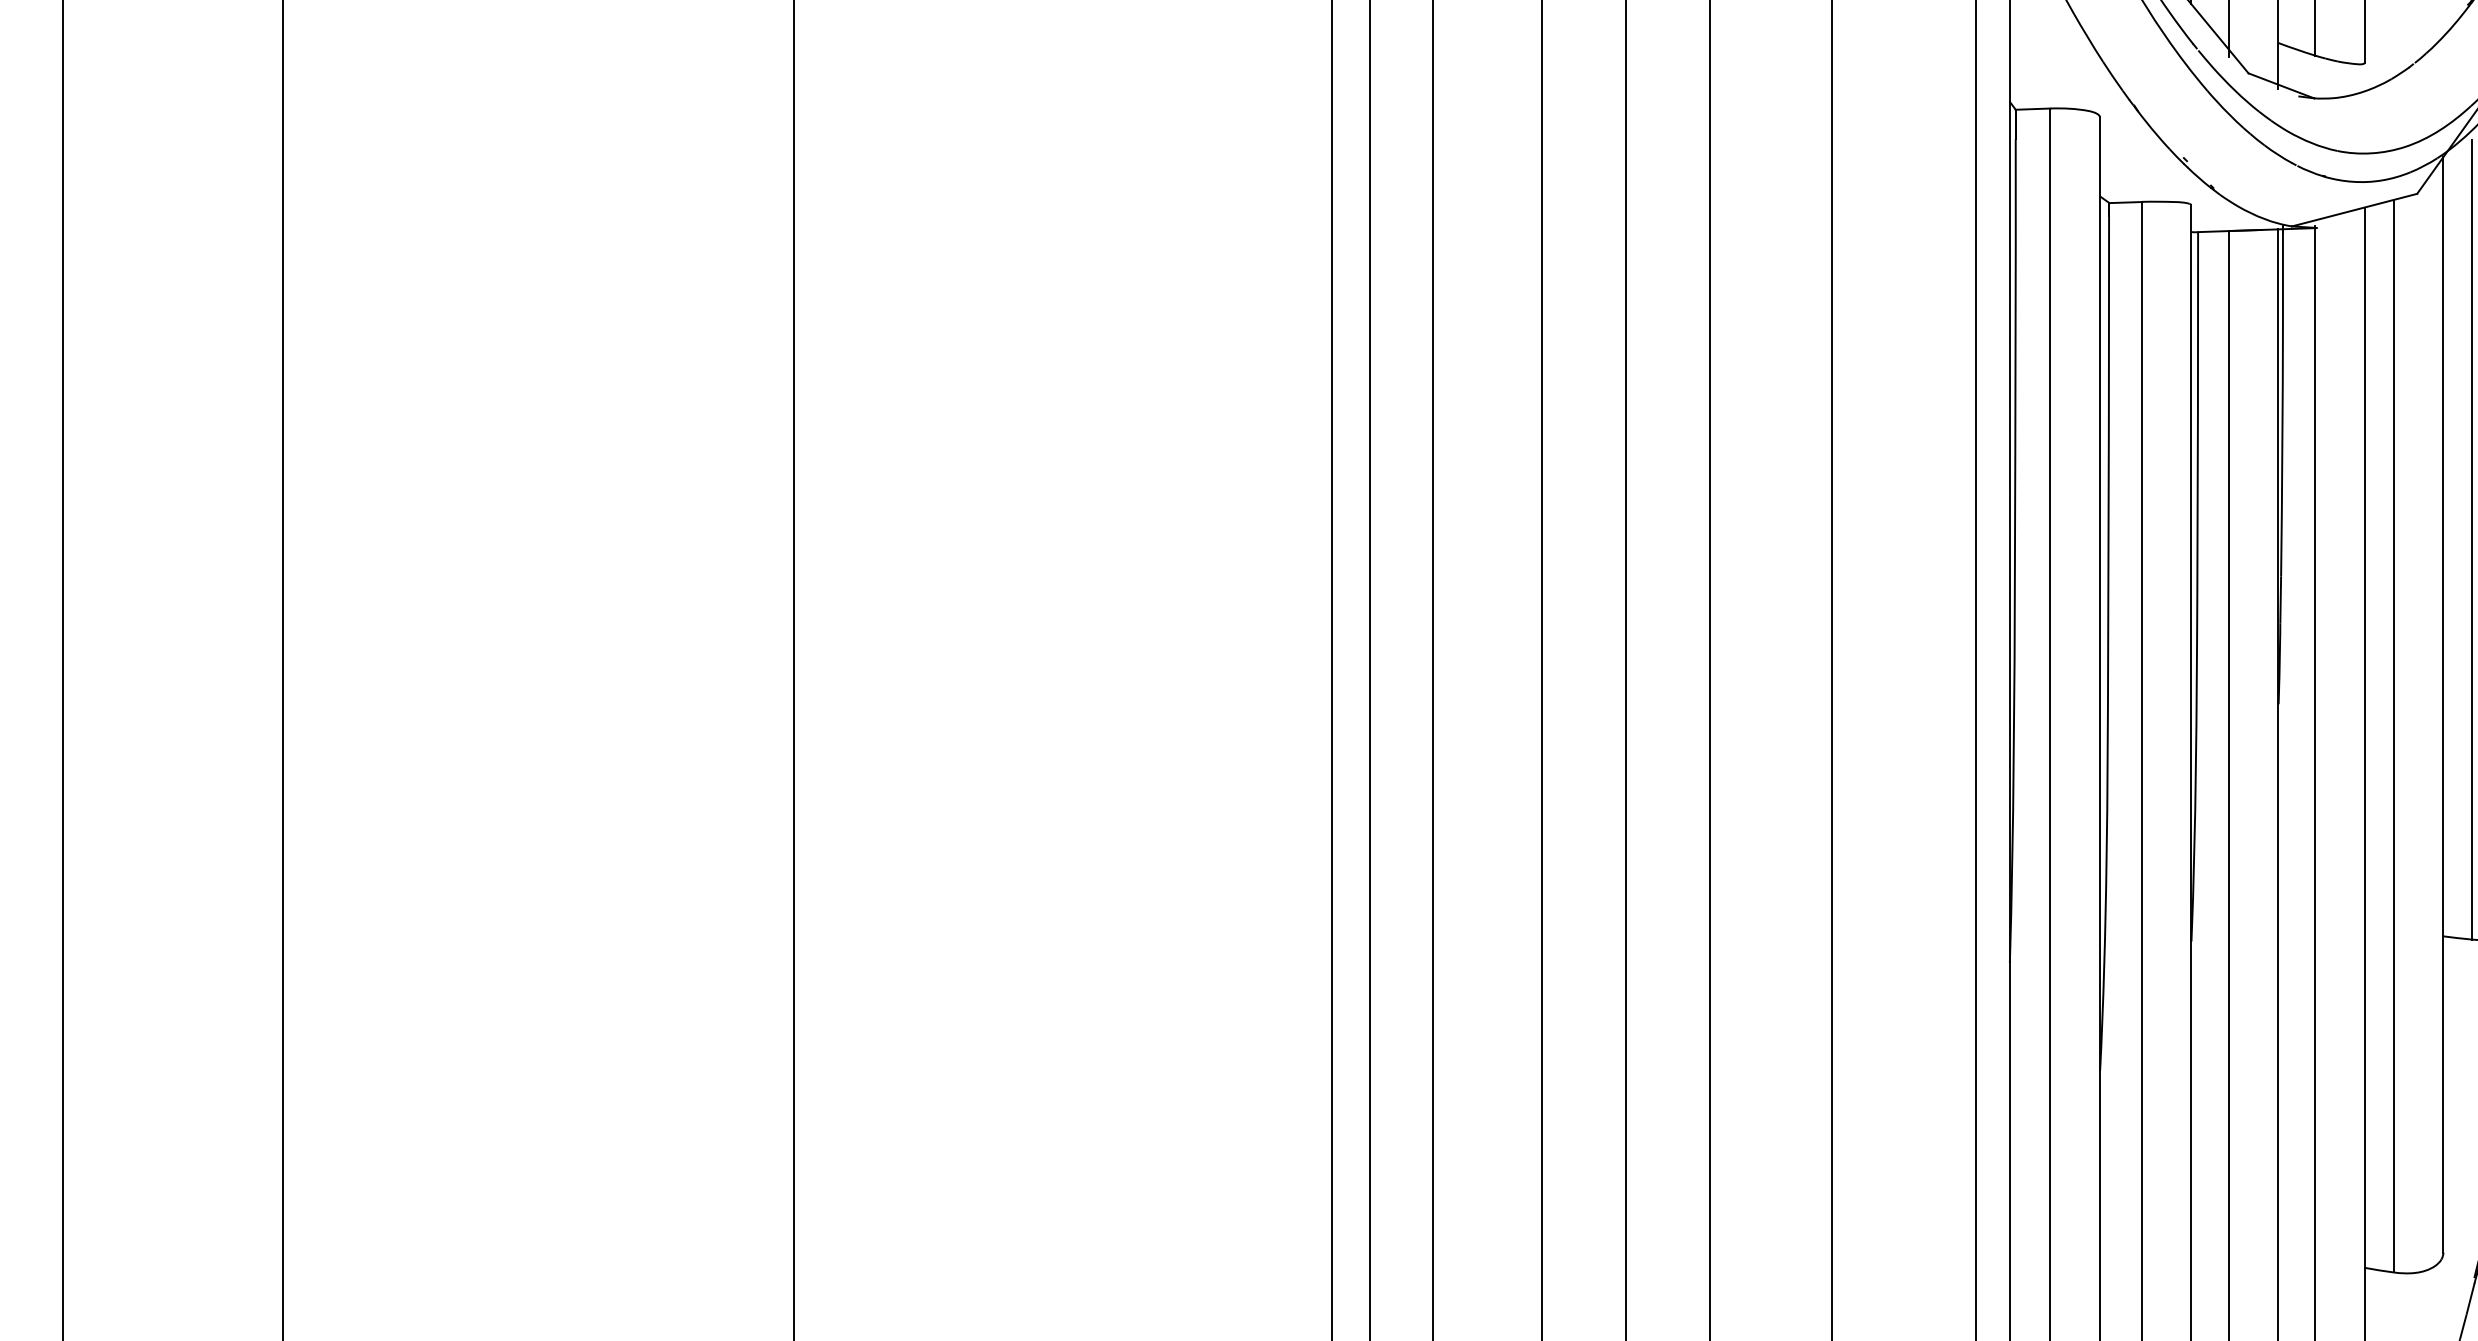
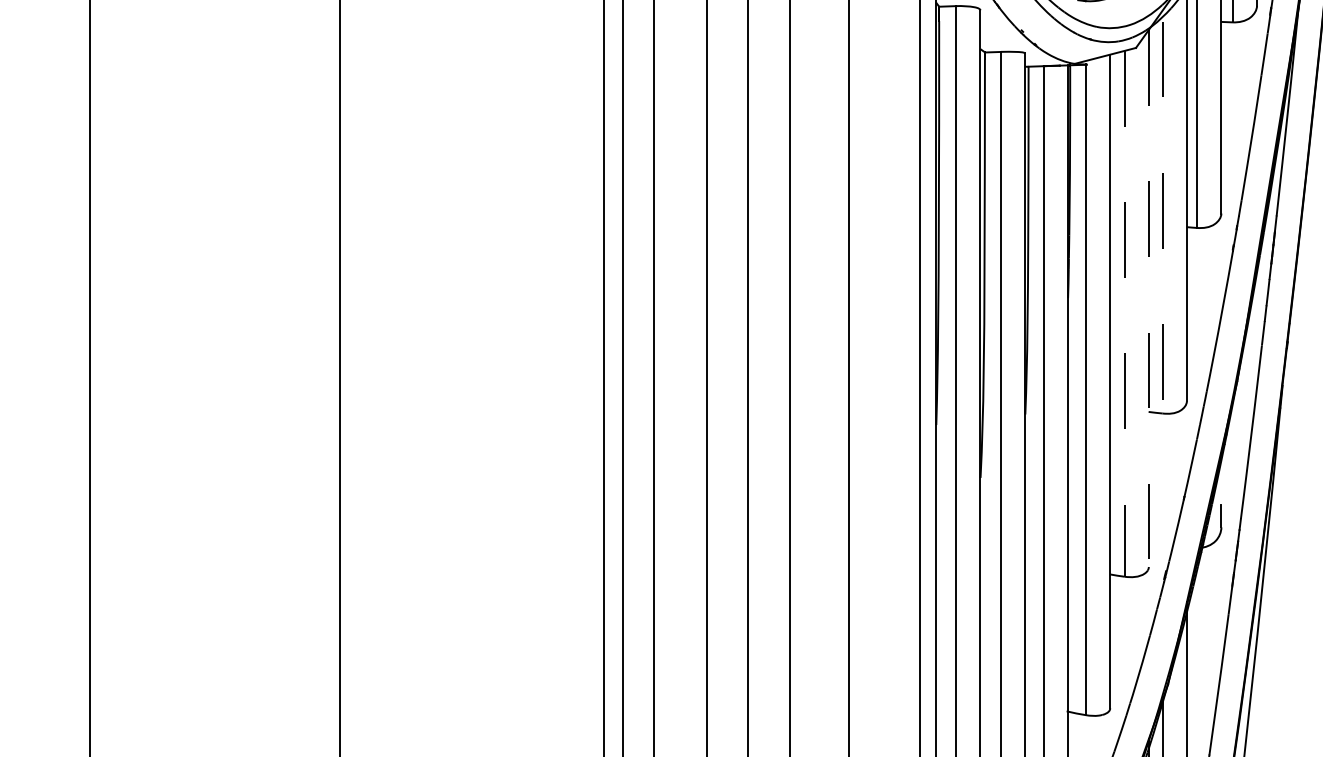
line: (2471, 539) -> (1162, 217), solid -> dashed
line: (2442, 704) -> (1148, 298), solid -> dashed
line: (2393, 735) -> (1124, 313), solid -> dashed

